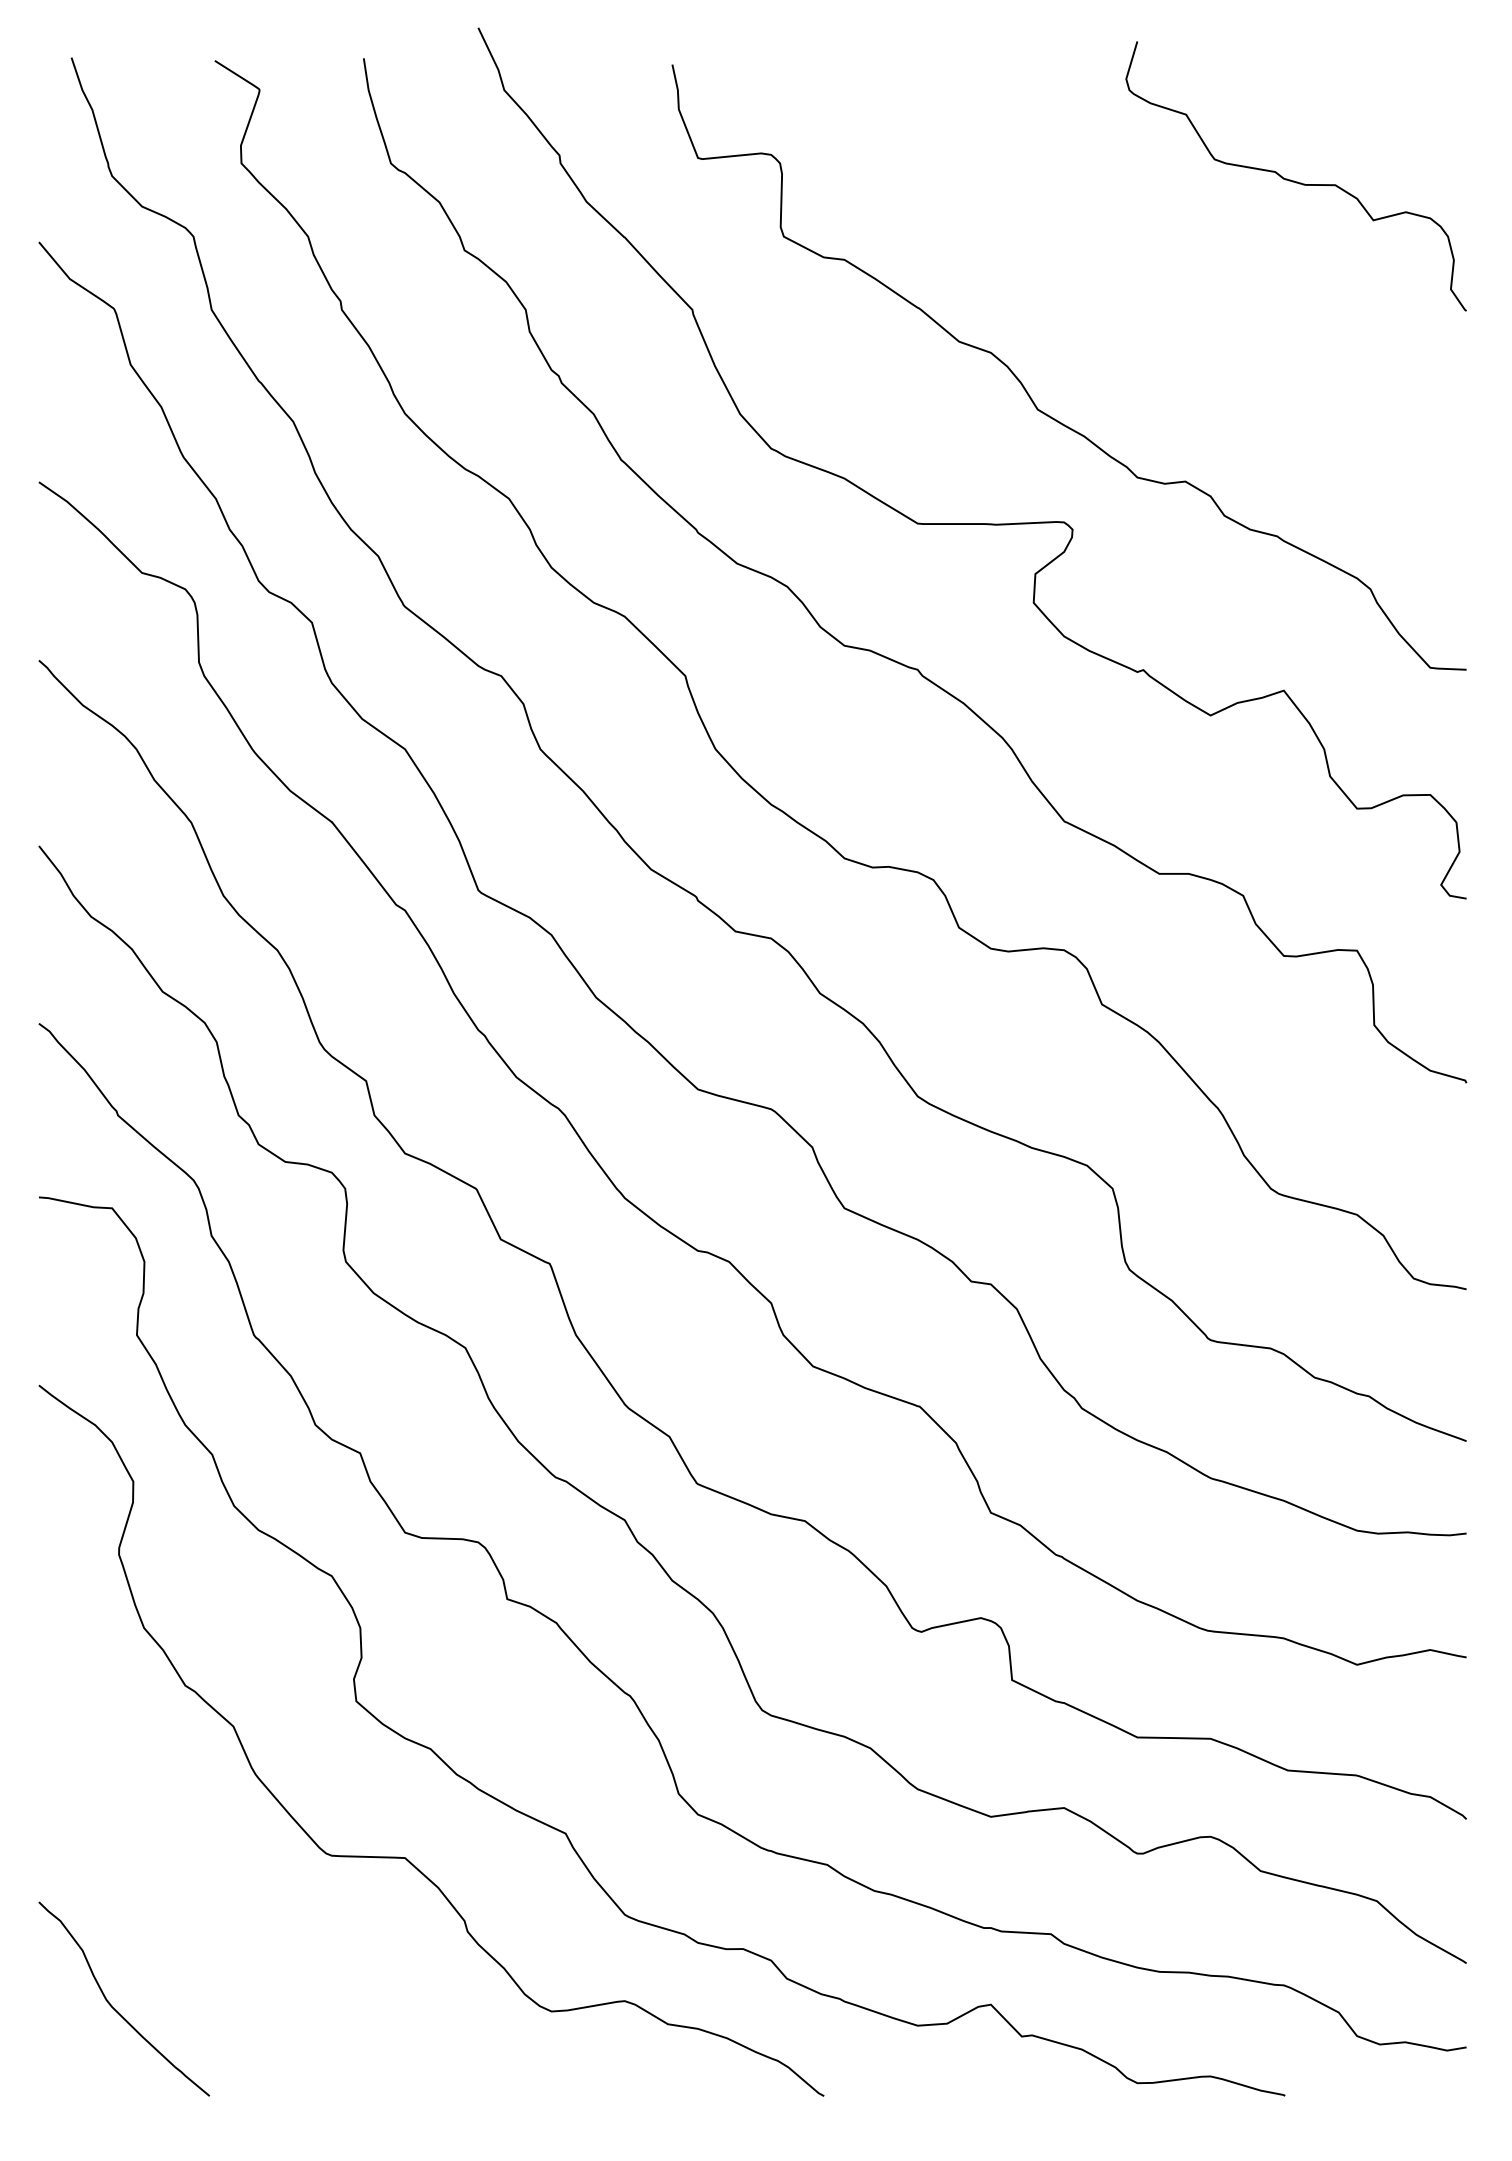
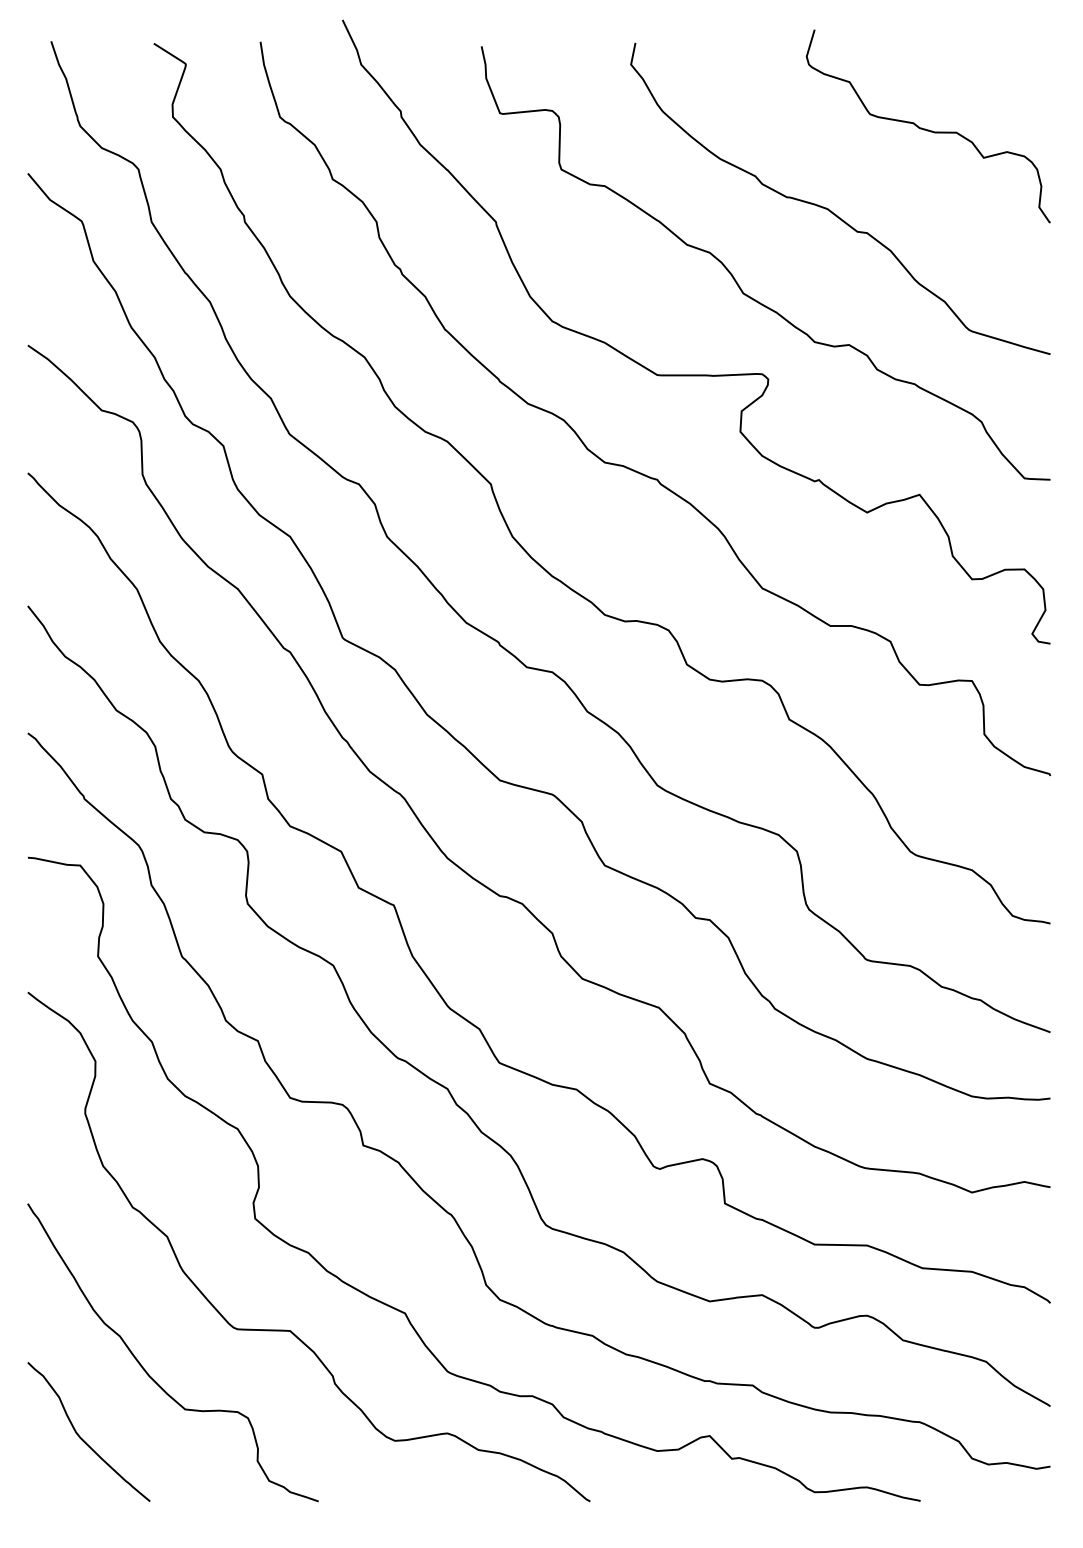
curve: (1159, 293) -> (830, 210), added
curve: (206, 1916) -> (147, 1372), added

